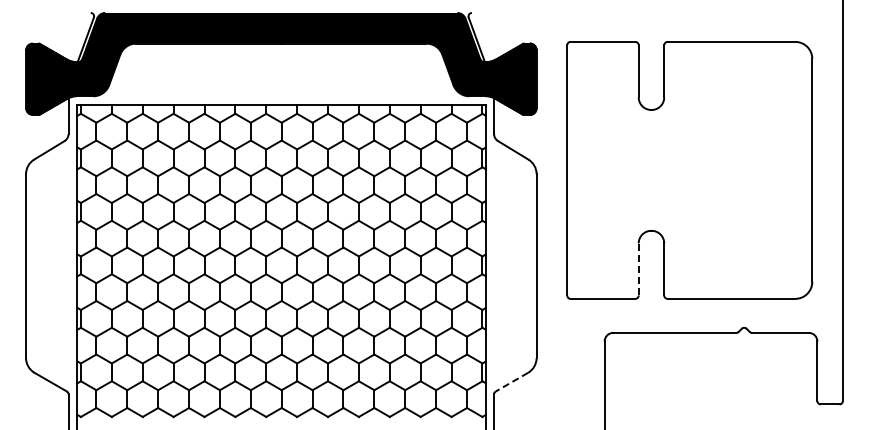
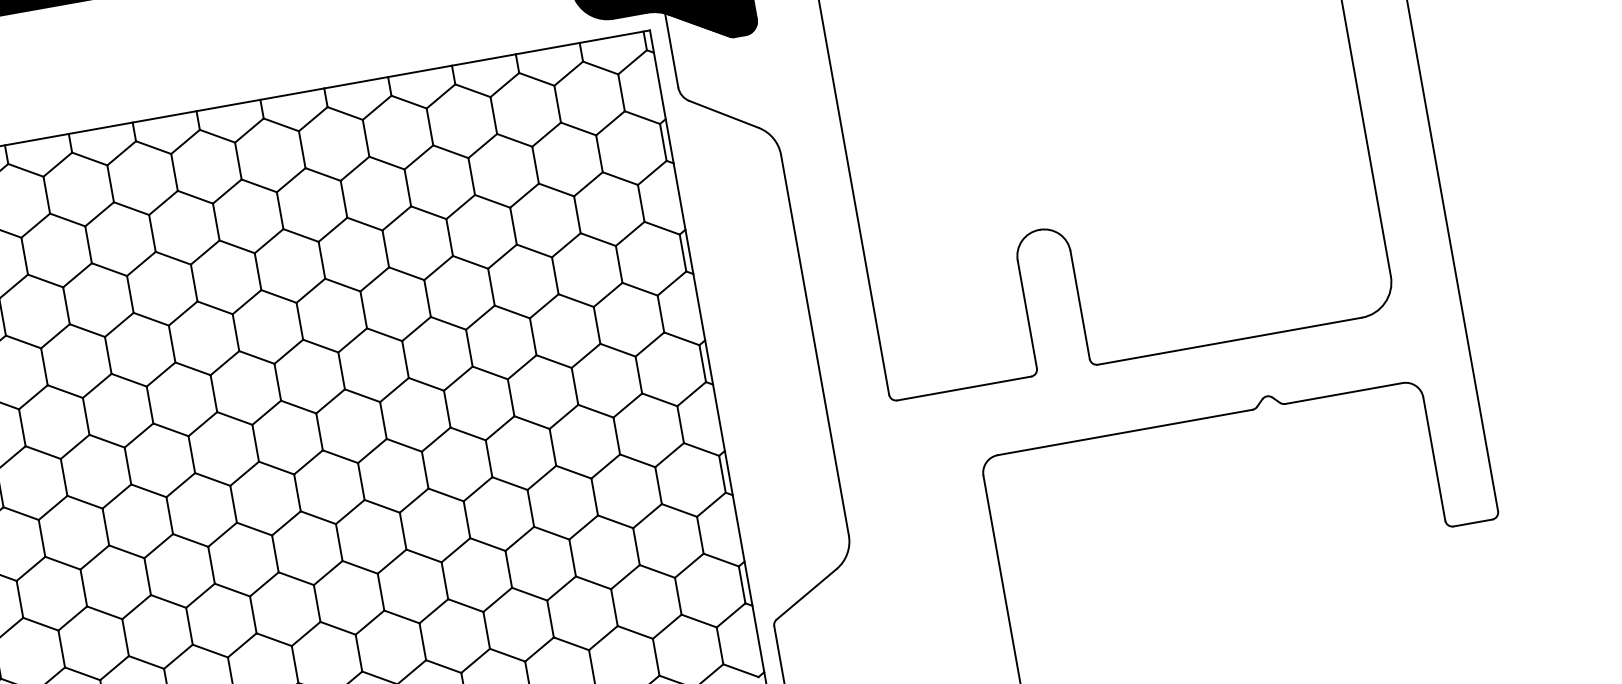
line: (638, 268) -> (1026, 312), dashed -> solid
line: (511, 382) -> (805, 595), dashed -> solid

